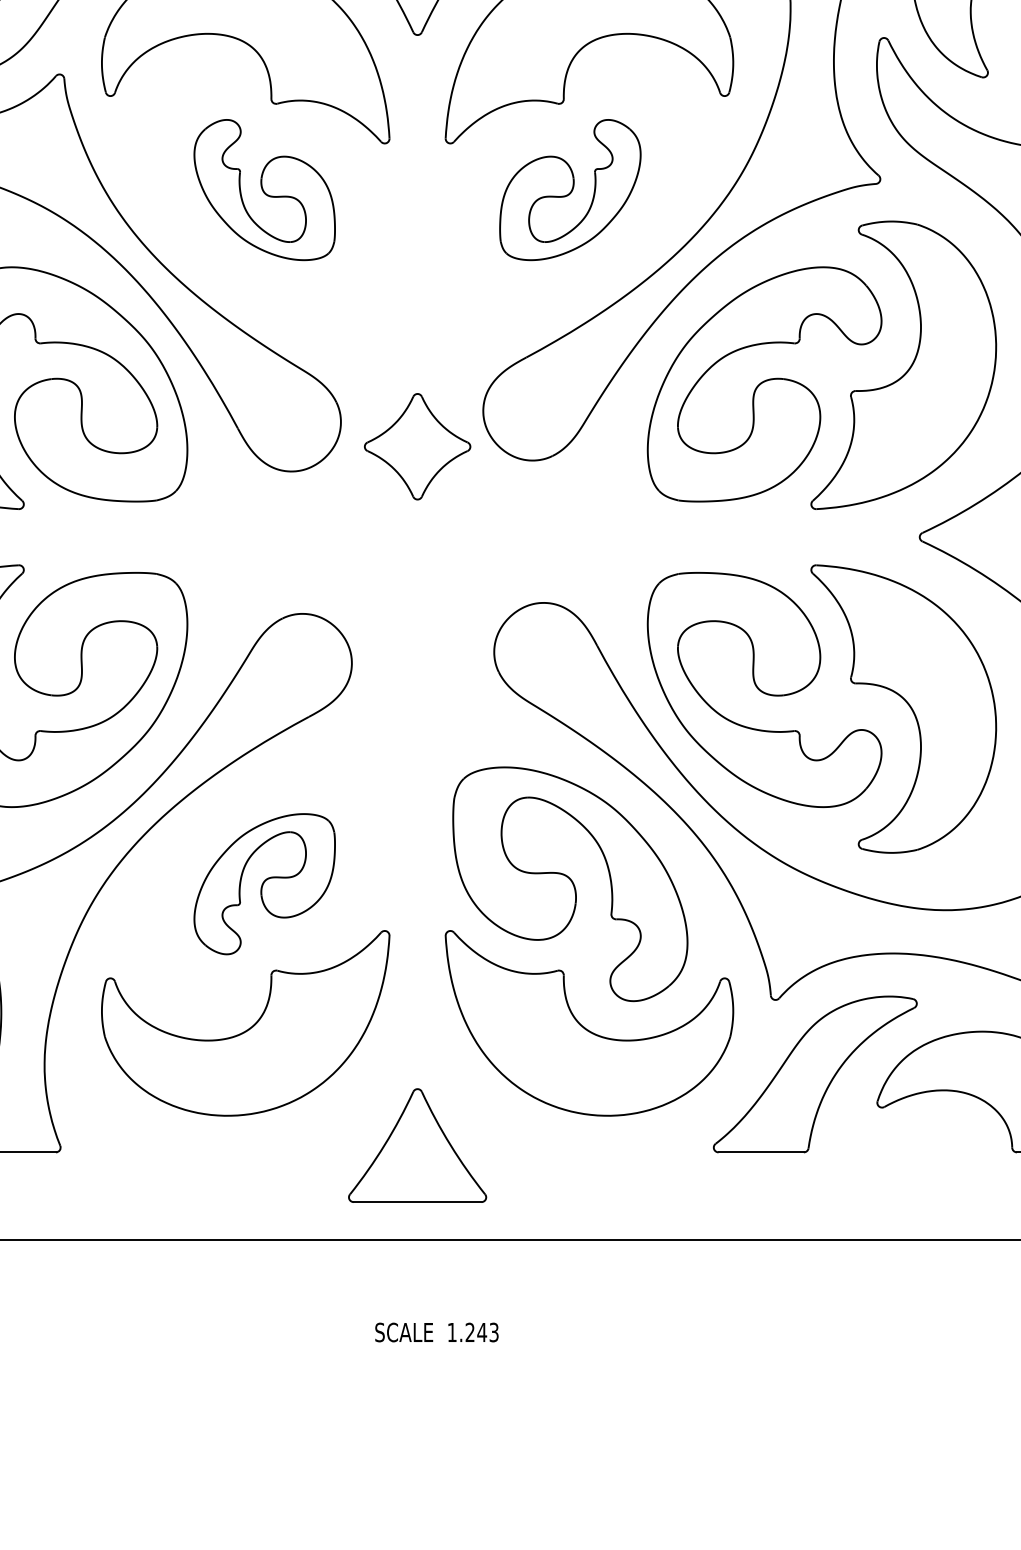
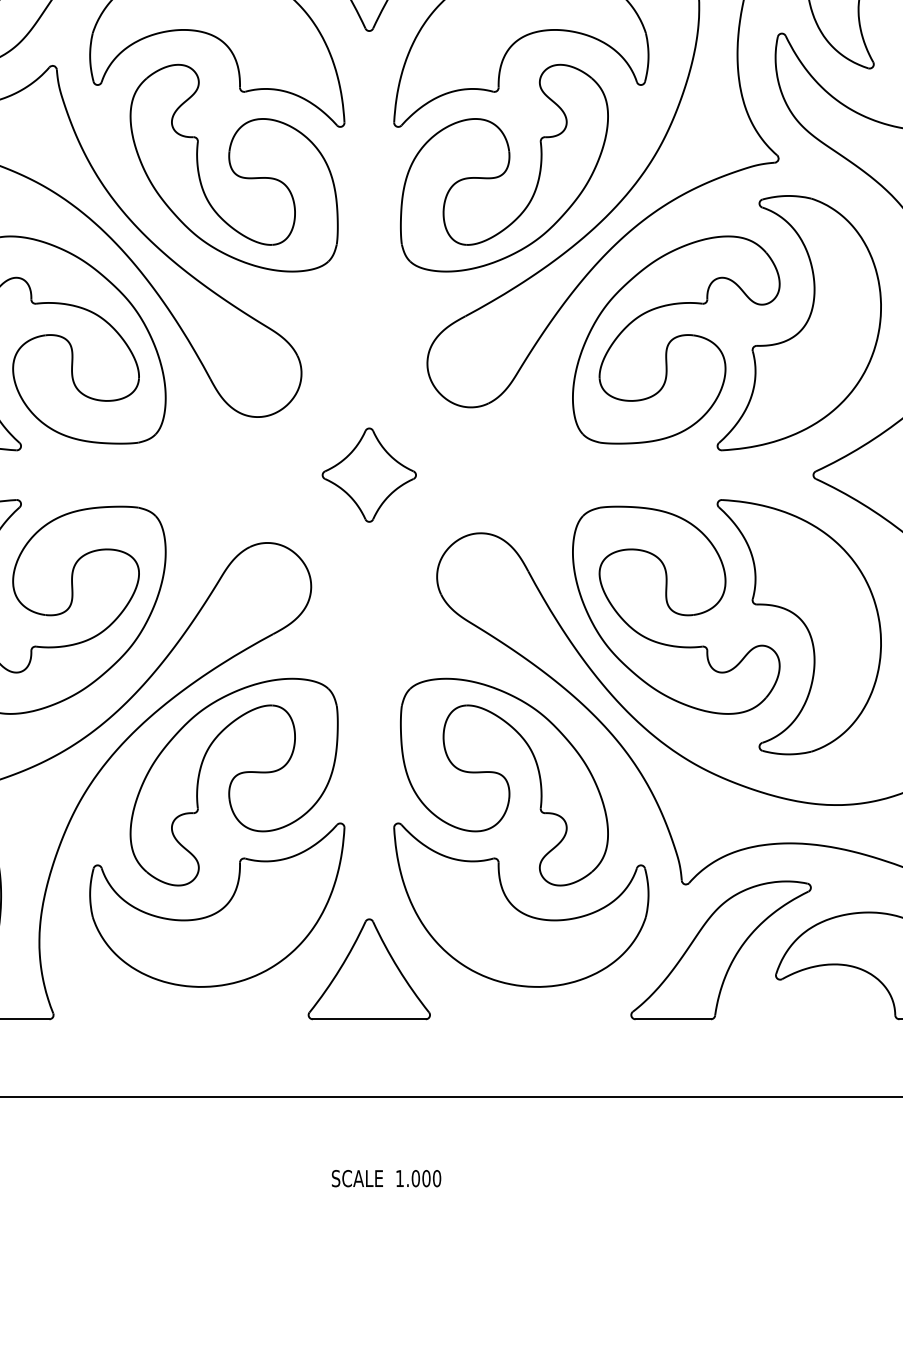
part: (264, 189) -> (233, 167), size x1.67
part: (570, 189) -> (504, 167), size x1.67
part: (416, 445) -> (368, 474), moved
part: (264, 883) -> (233, 781), size x1.67
part: (416, 1145) -> (368, 969), moved
text: (482, 1332) -> (426, 1178), 1.243 -> 1.000

